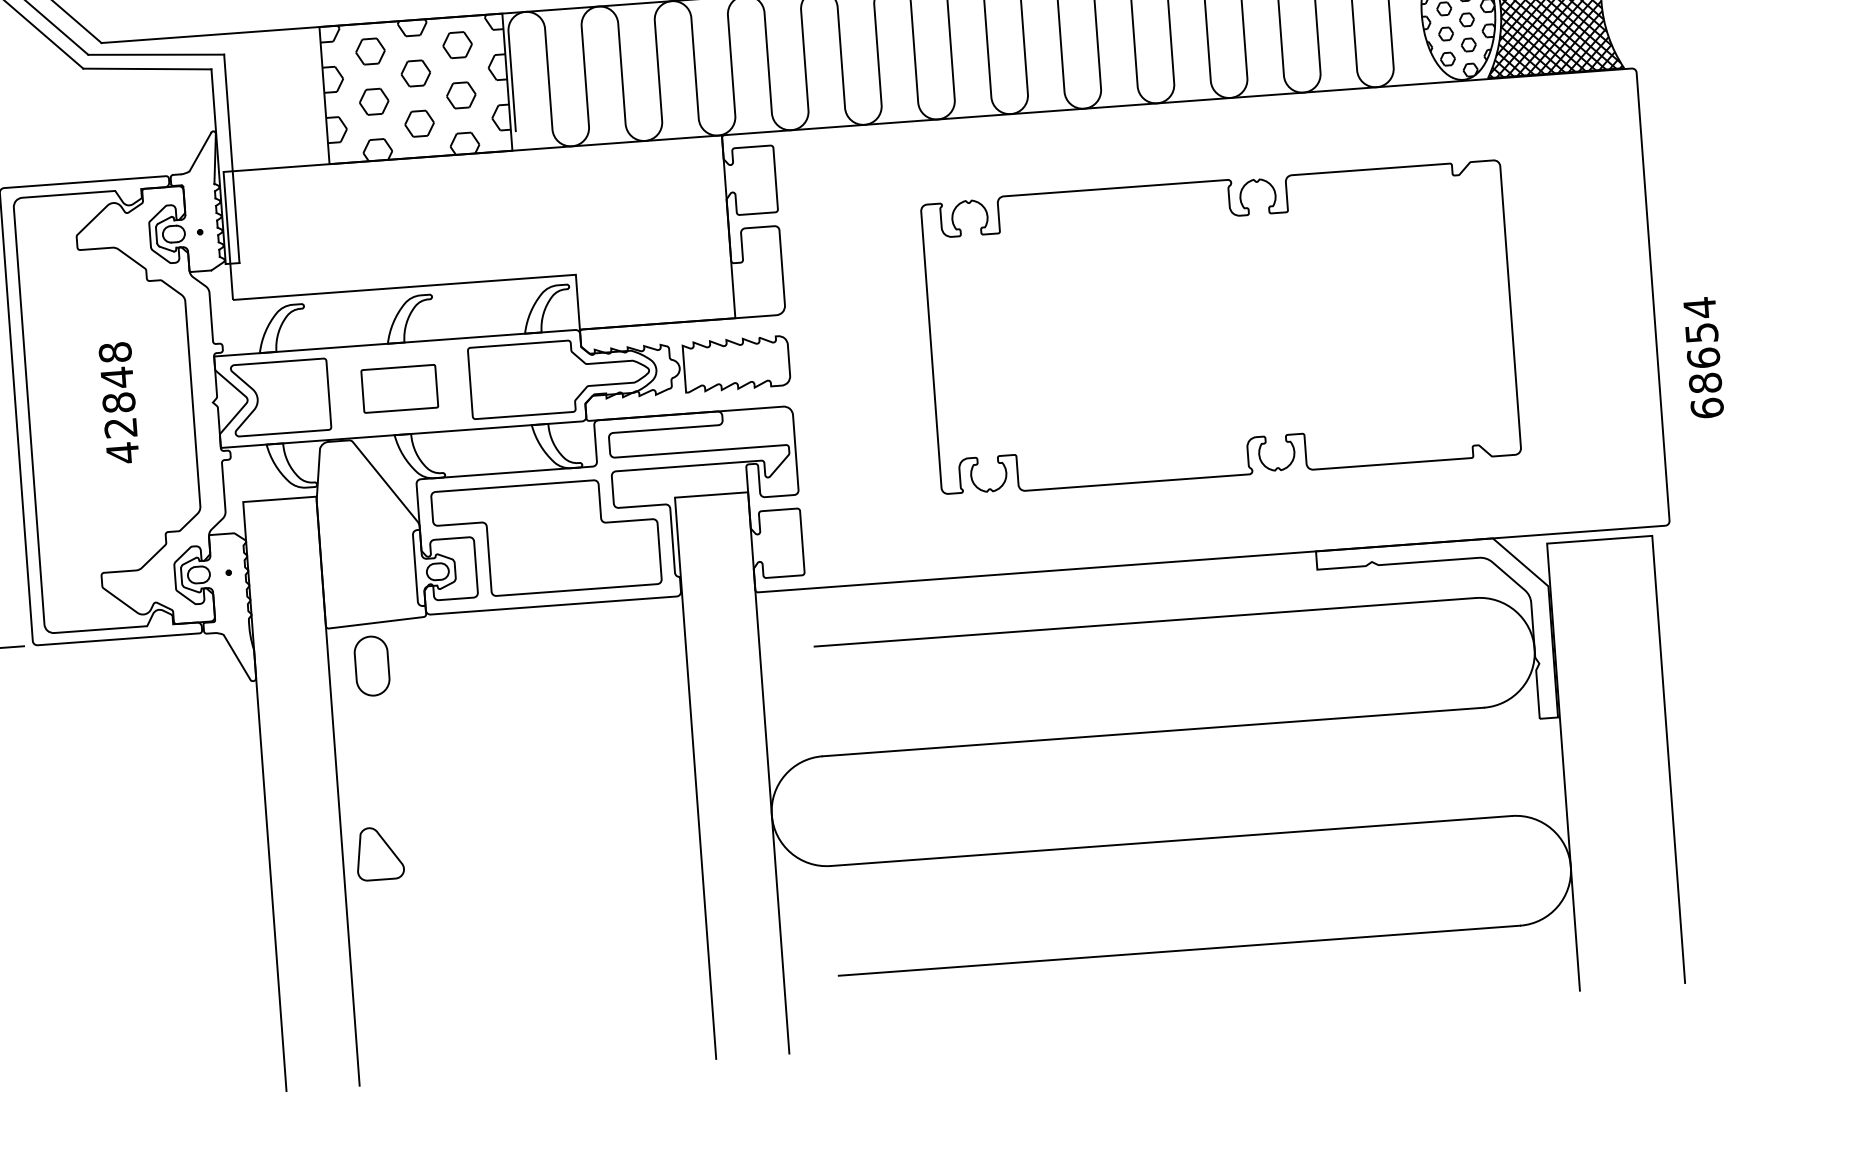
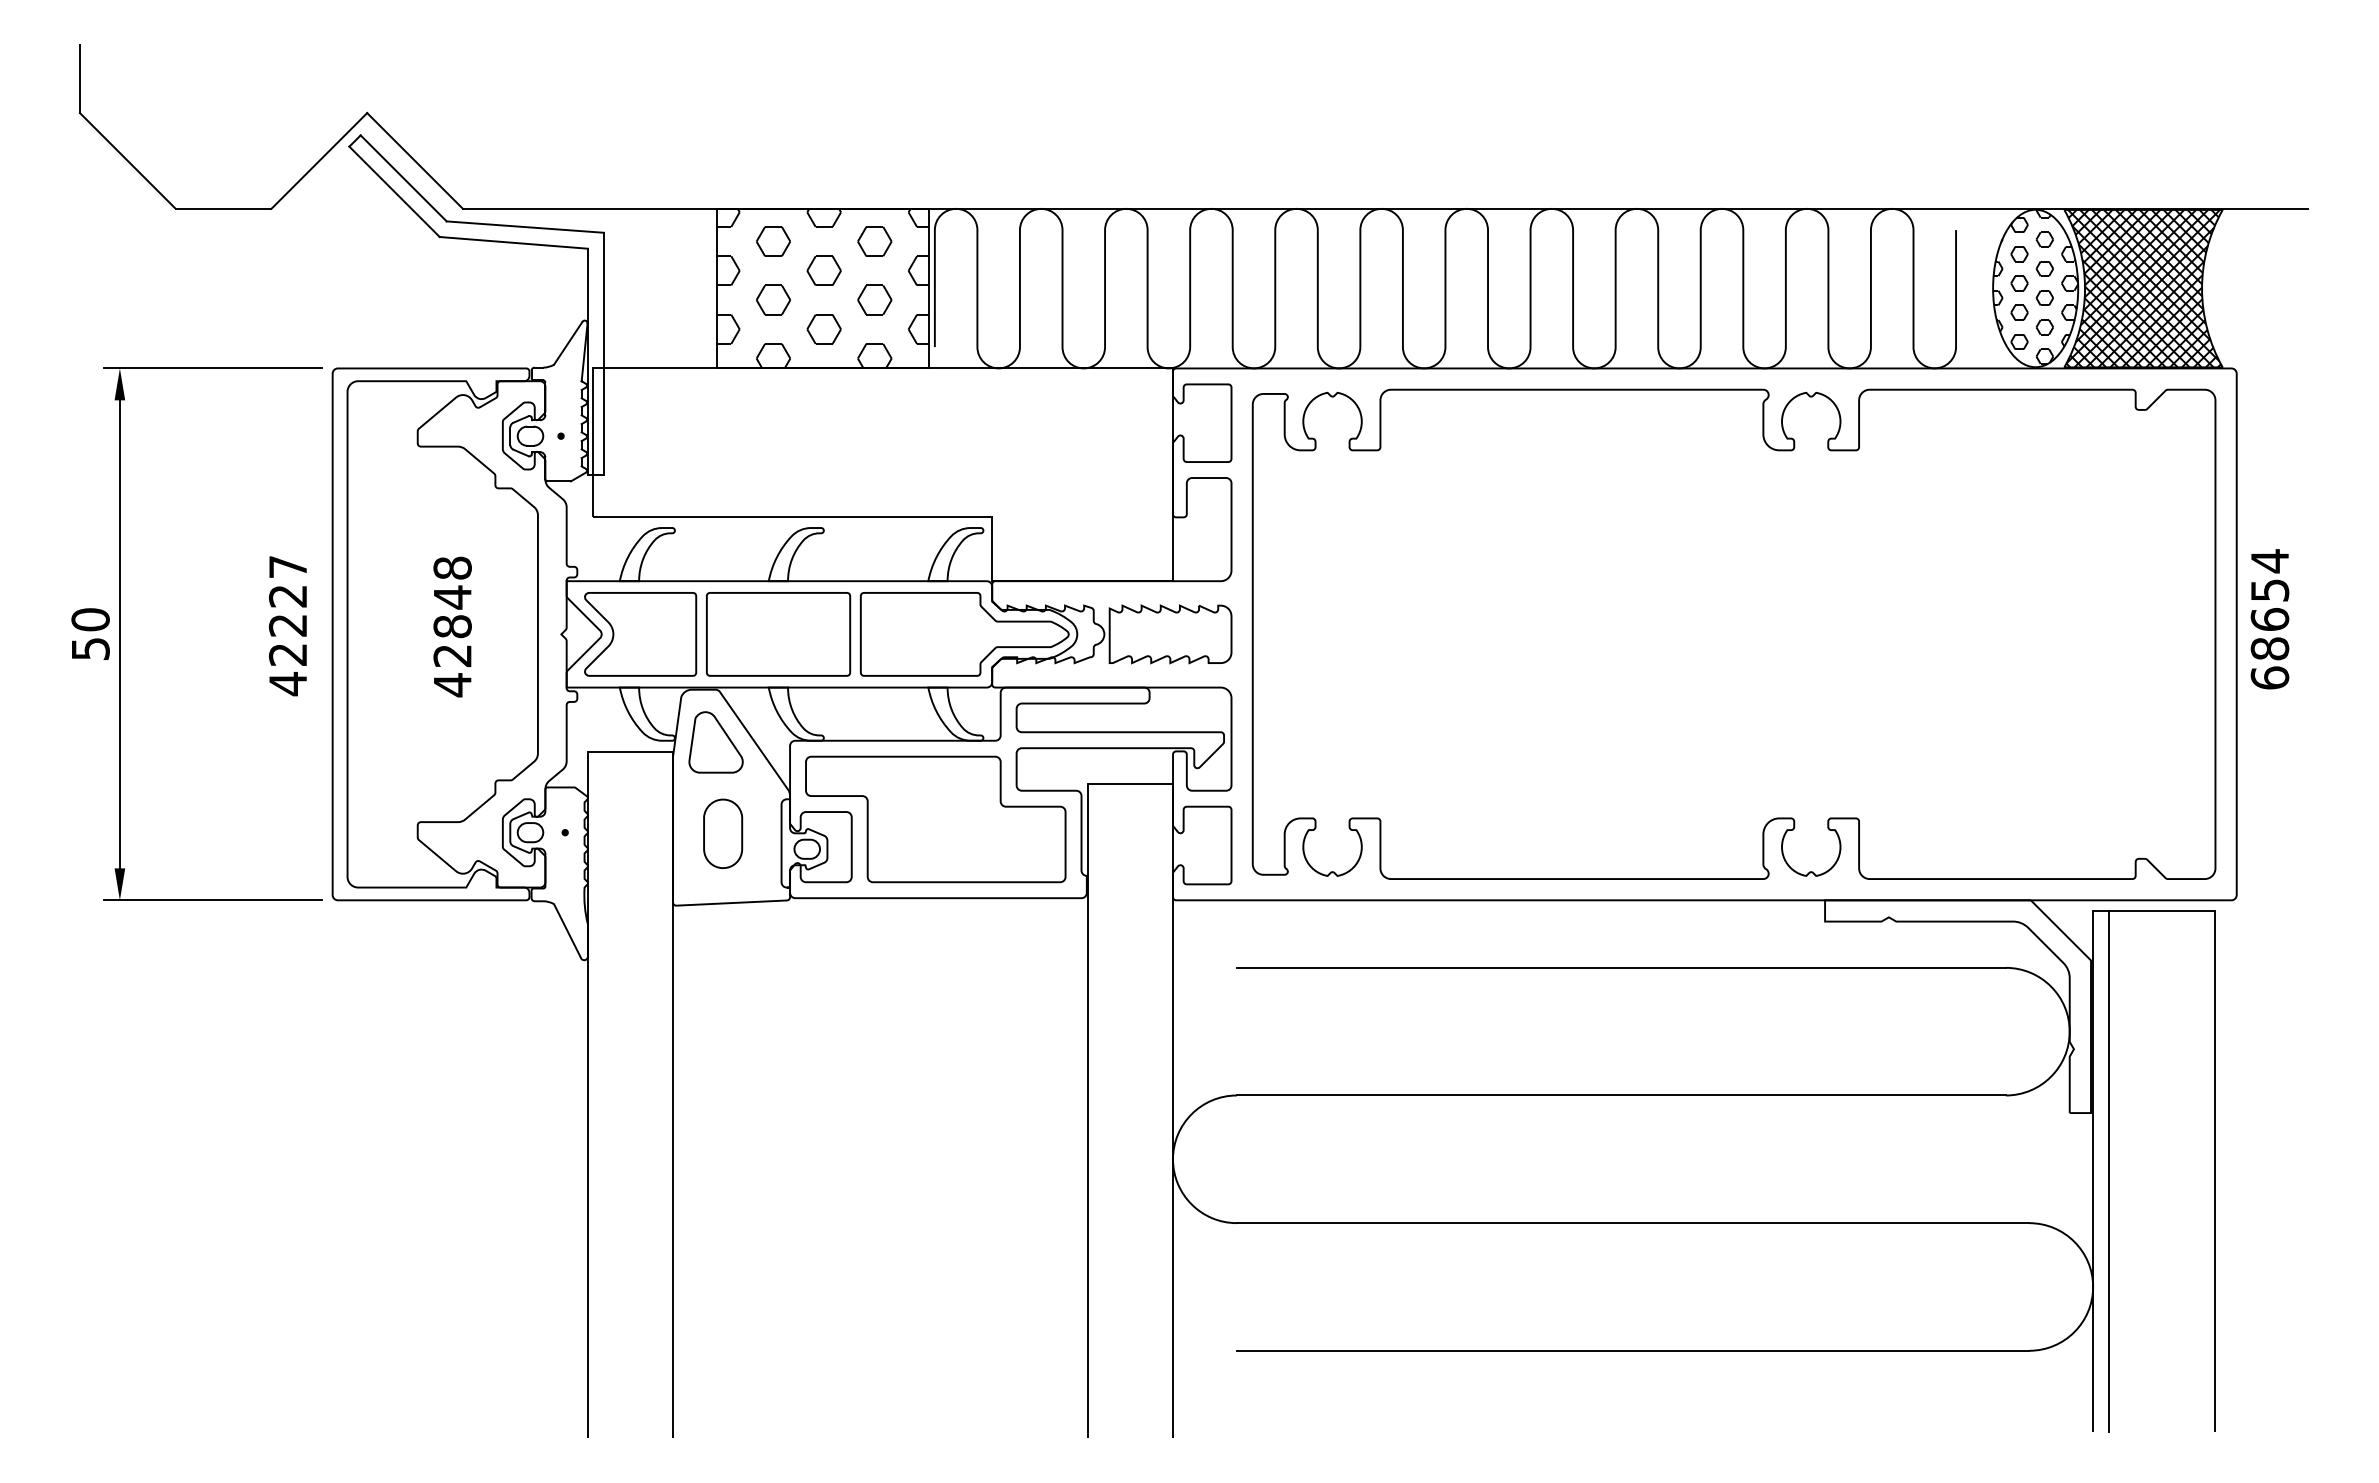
part: (1220, 327) -> (1733, 633), size x1.43
text: (1703, 358) -> (2269, 619), moved
part: (399, 388) -> (778, 634), size x1.67
part: (372, 665) -> (723, 833), moved
line: (1577, 766) -> (2109, 1171), added
part: (379, 853) -> (715, 742), moved

